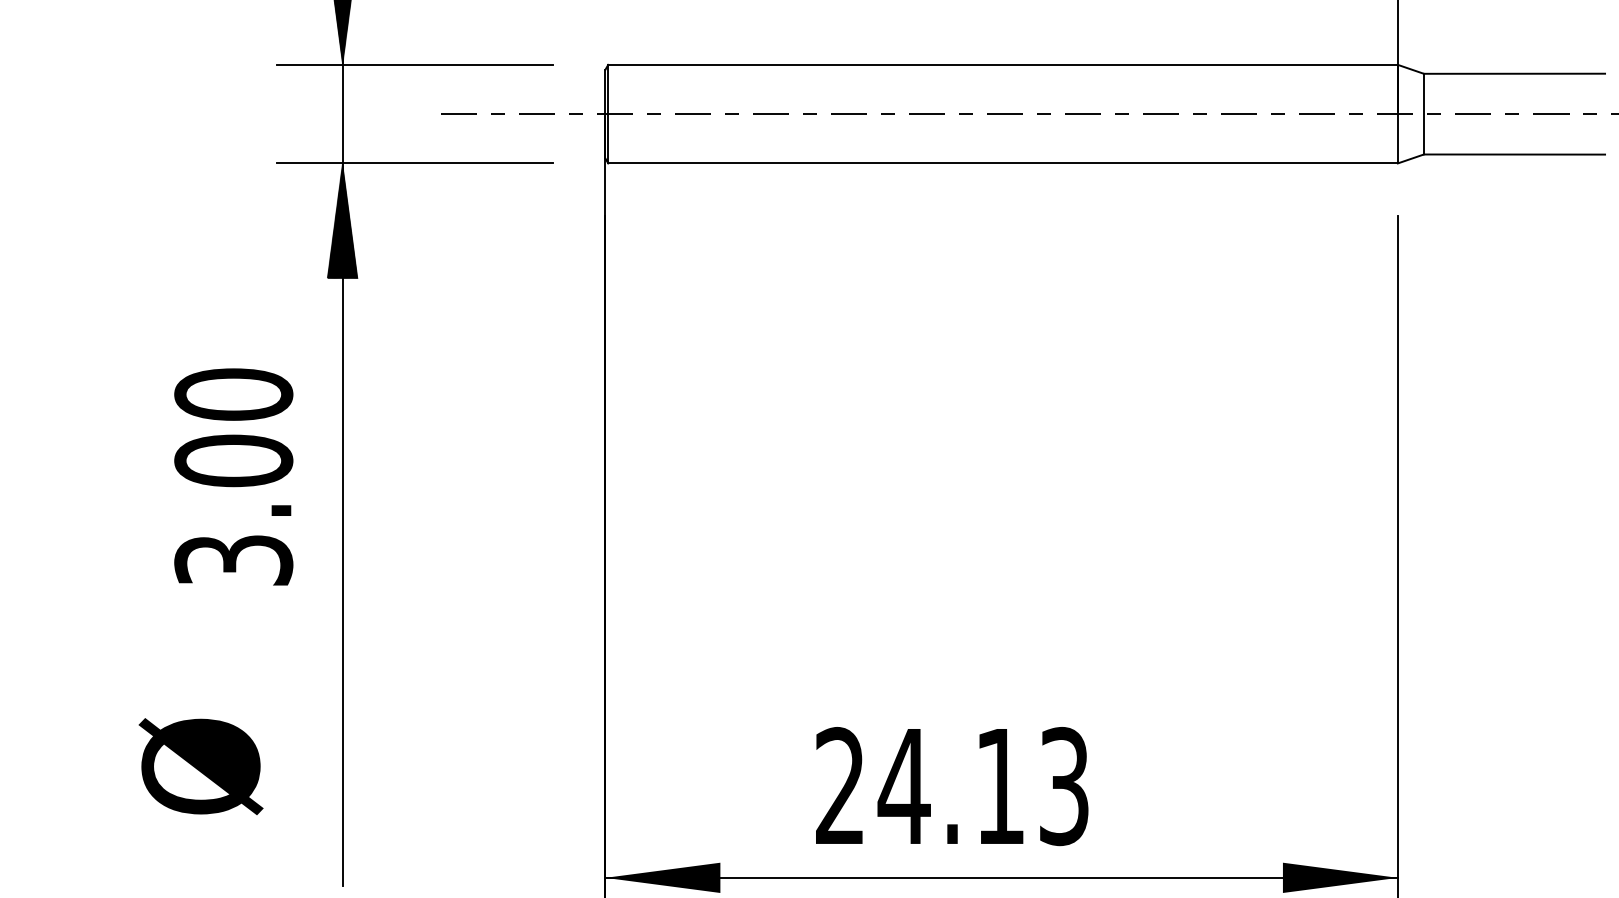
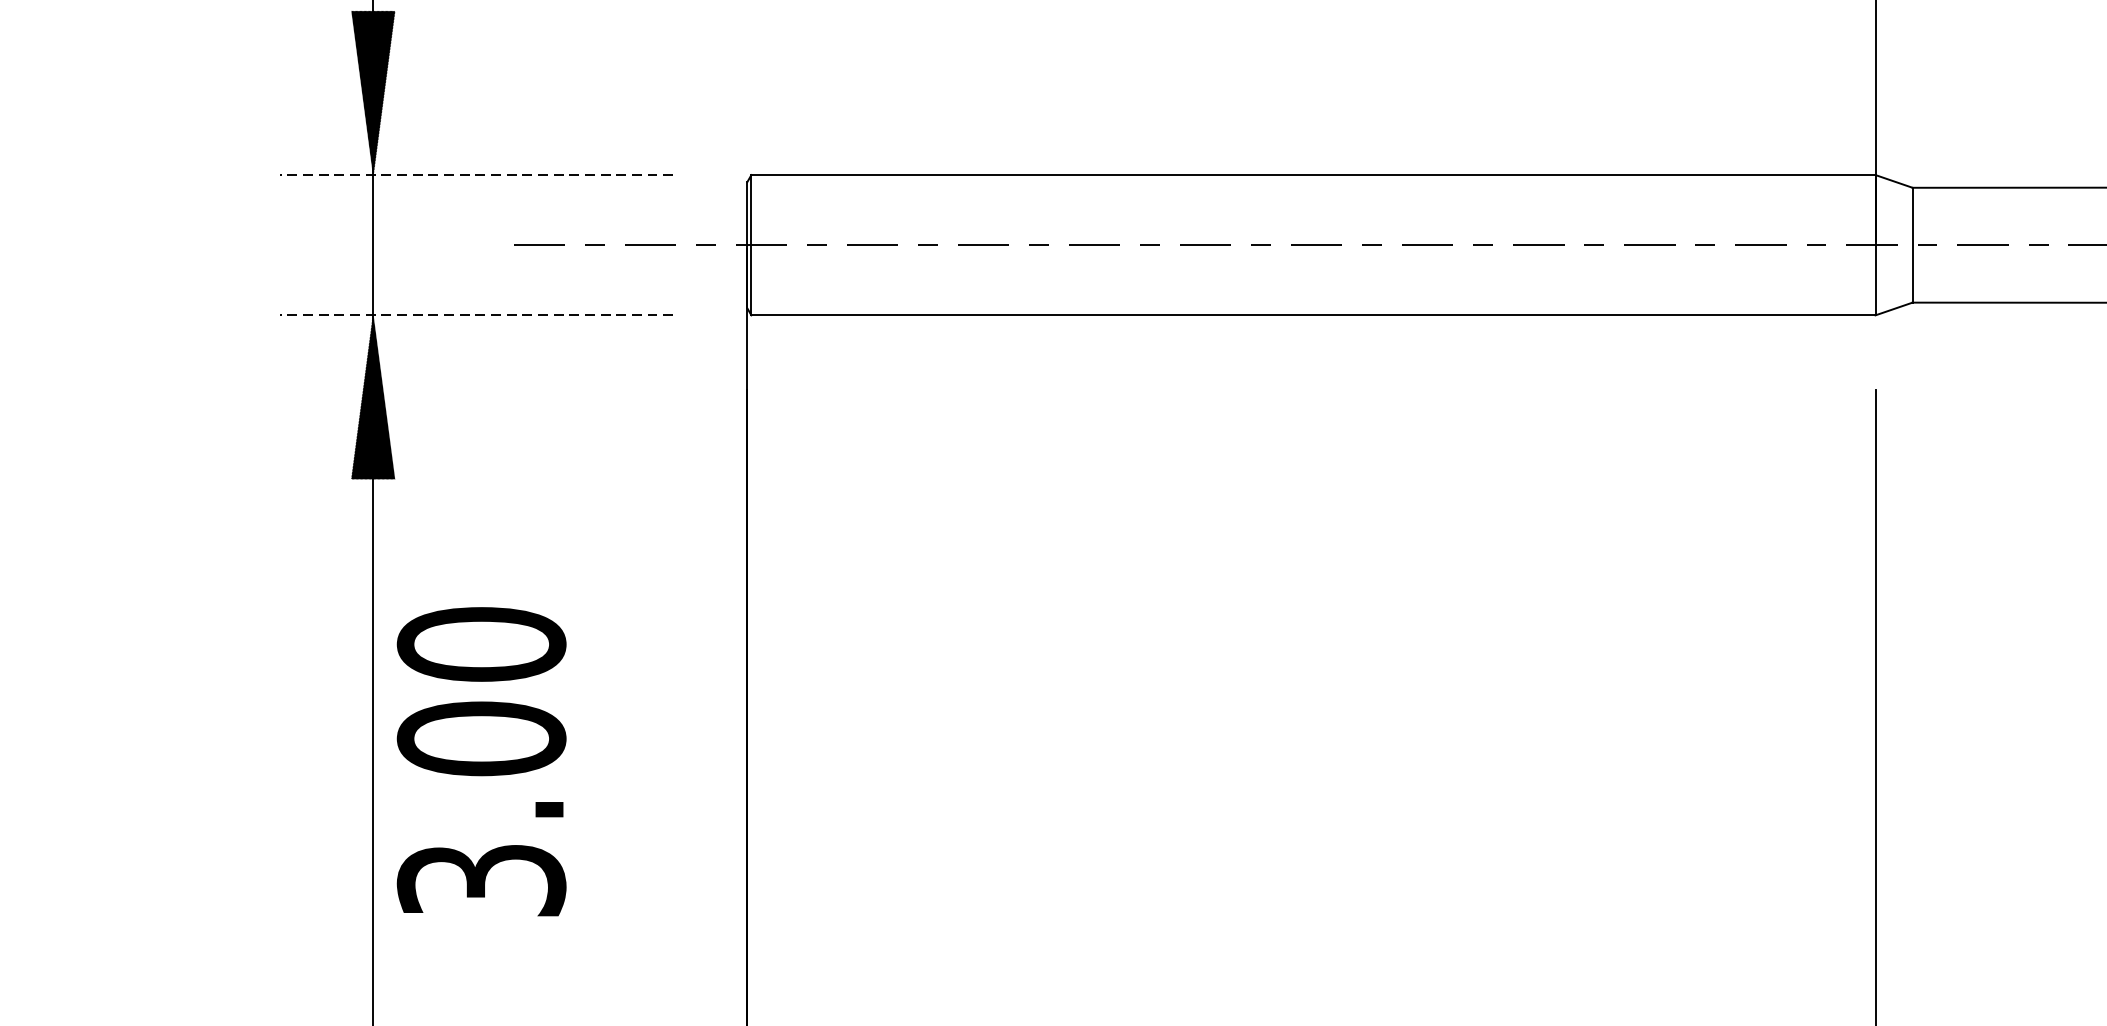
line: (414, 64) -> (475, 174), solid -> dashed
line: (414, 163) -> (475, 315), solid -> dashed
text: (233, 476) -> (481, 761), moved

